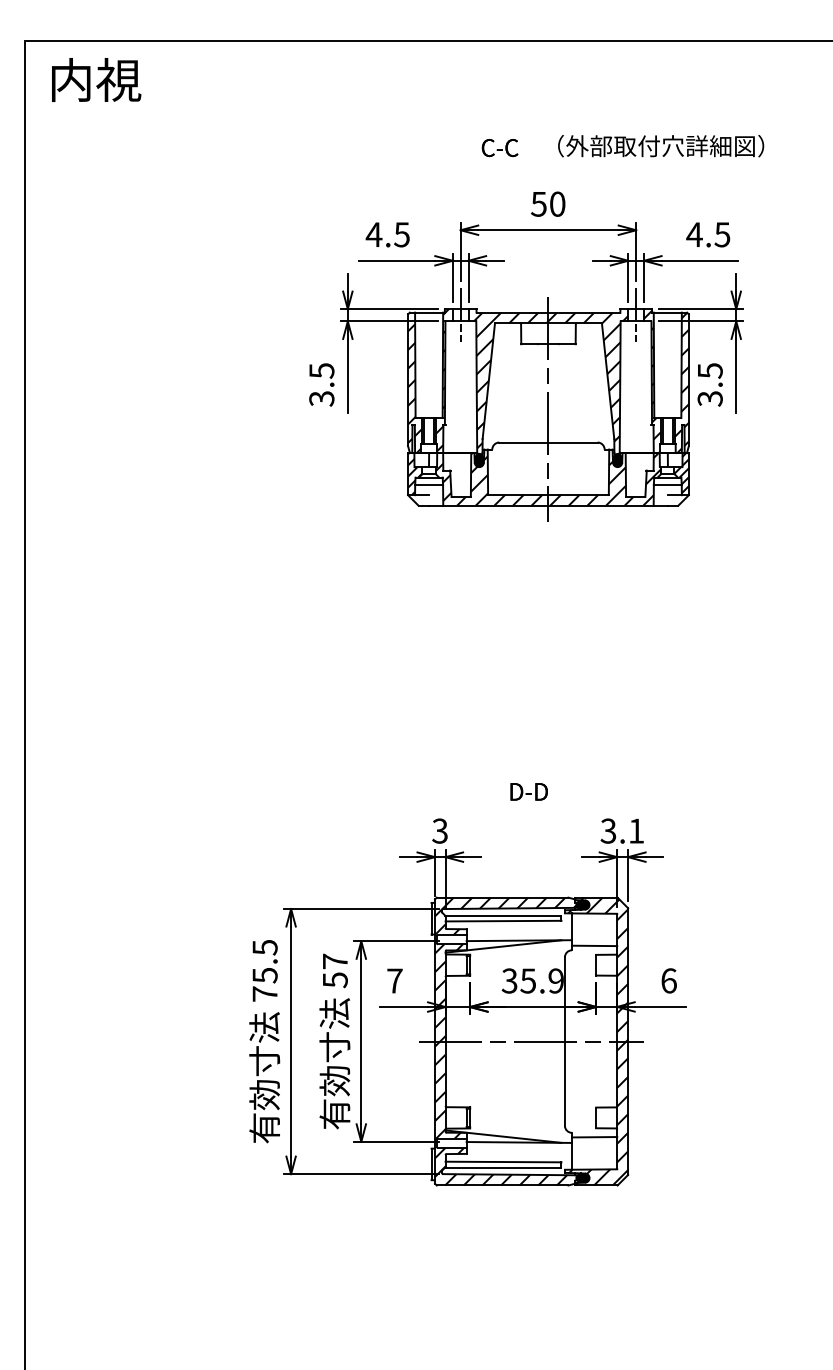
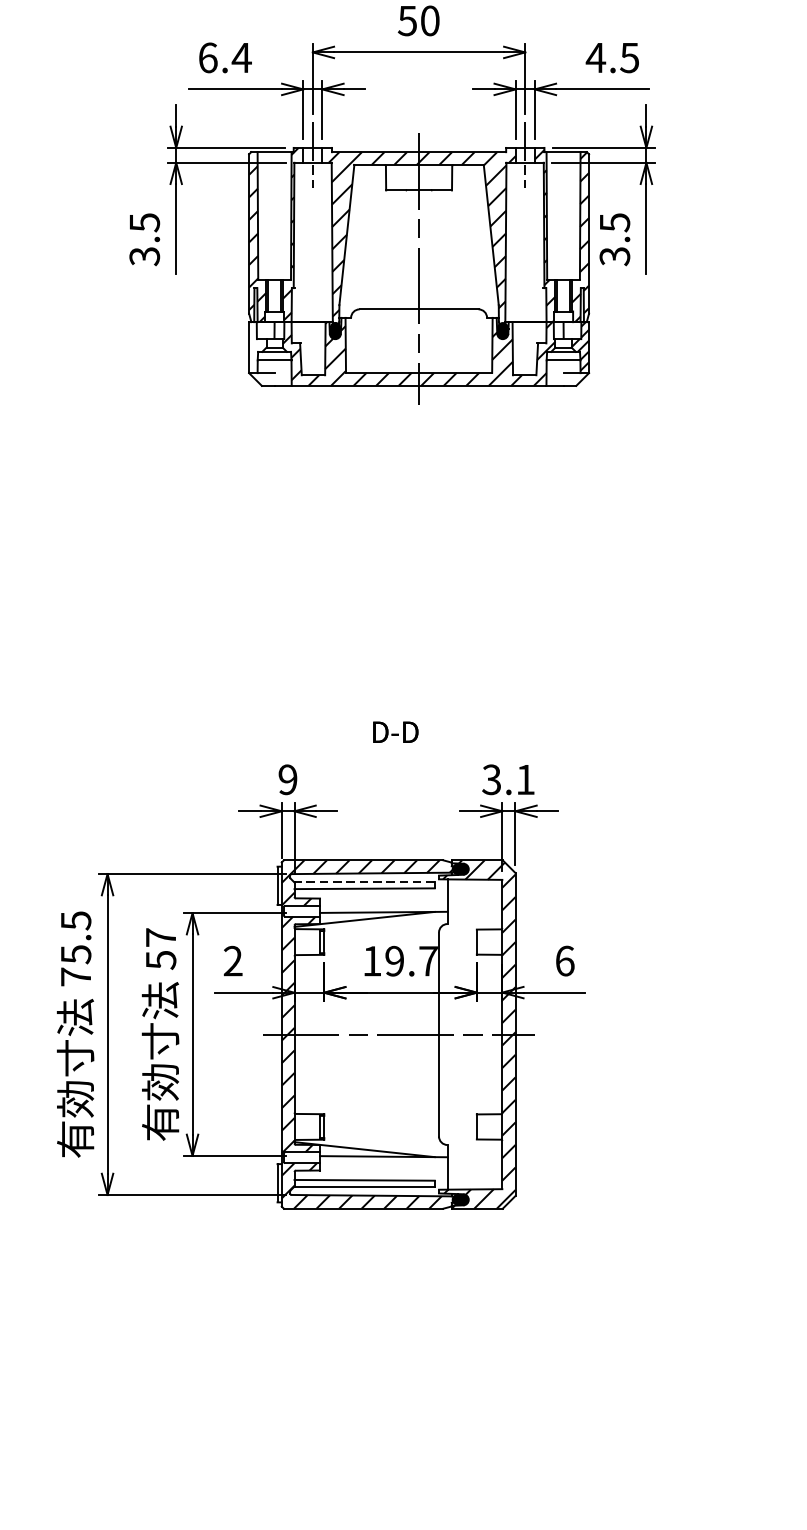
text: (387, 234) -> (224, 57), 4.5 -> 6.4
hatch: (415, 474) -> (258, 348), removed
text: (439, 830) -> (287, 779), 3 -> 9
line: (502, 915) -> (363, 881), solid -> dashed
line: (594, 945) -> (474, 918), removed
text: (394, 980) -> (232, 960), 7 -> 2
text: (532, 980) -> (399, 960), 35.9 -> 19.7
line: (594, 1137) -> (474, 1150), removed

